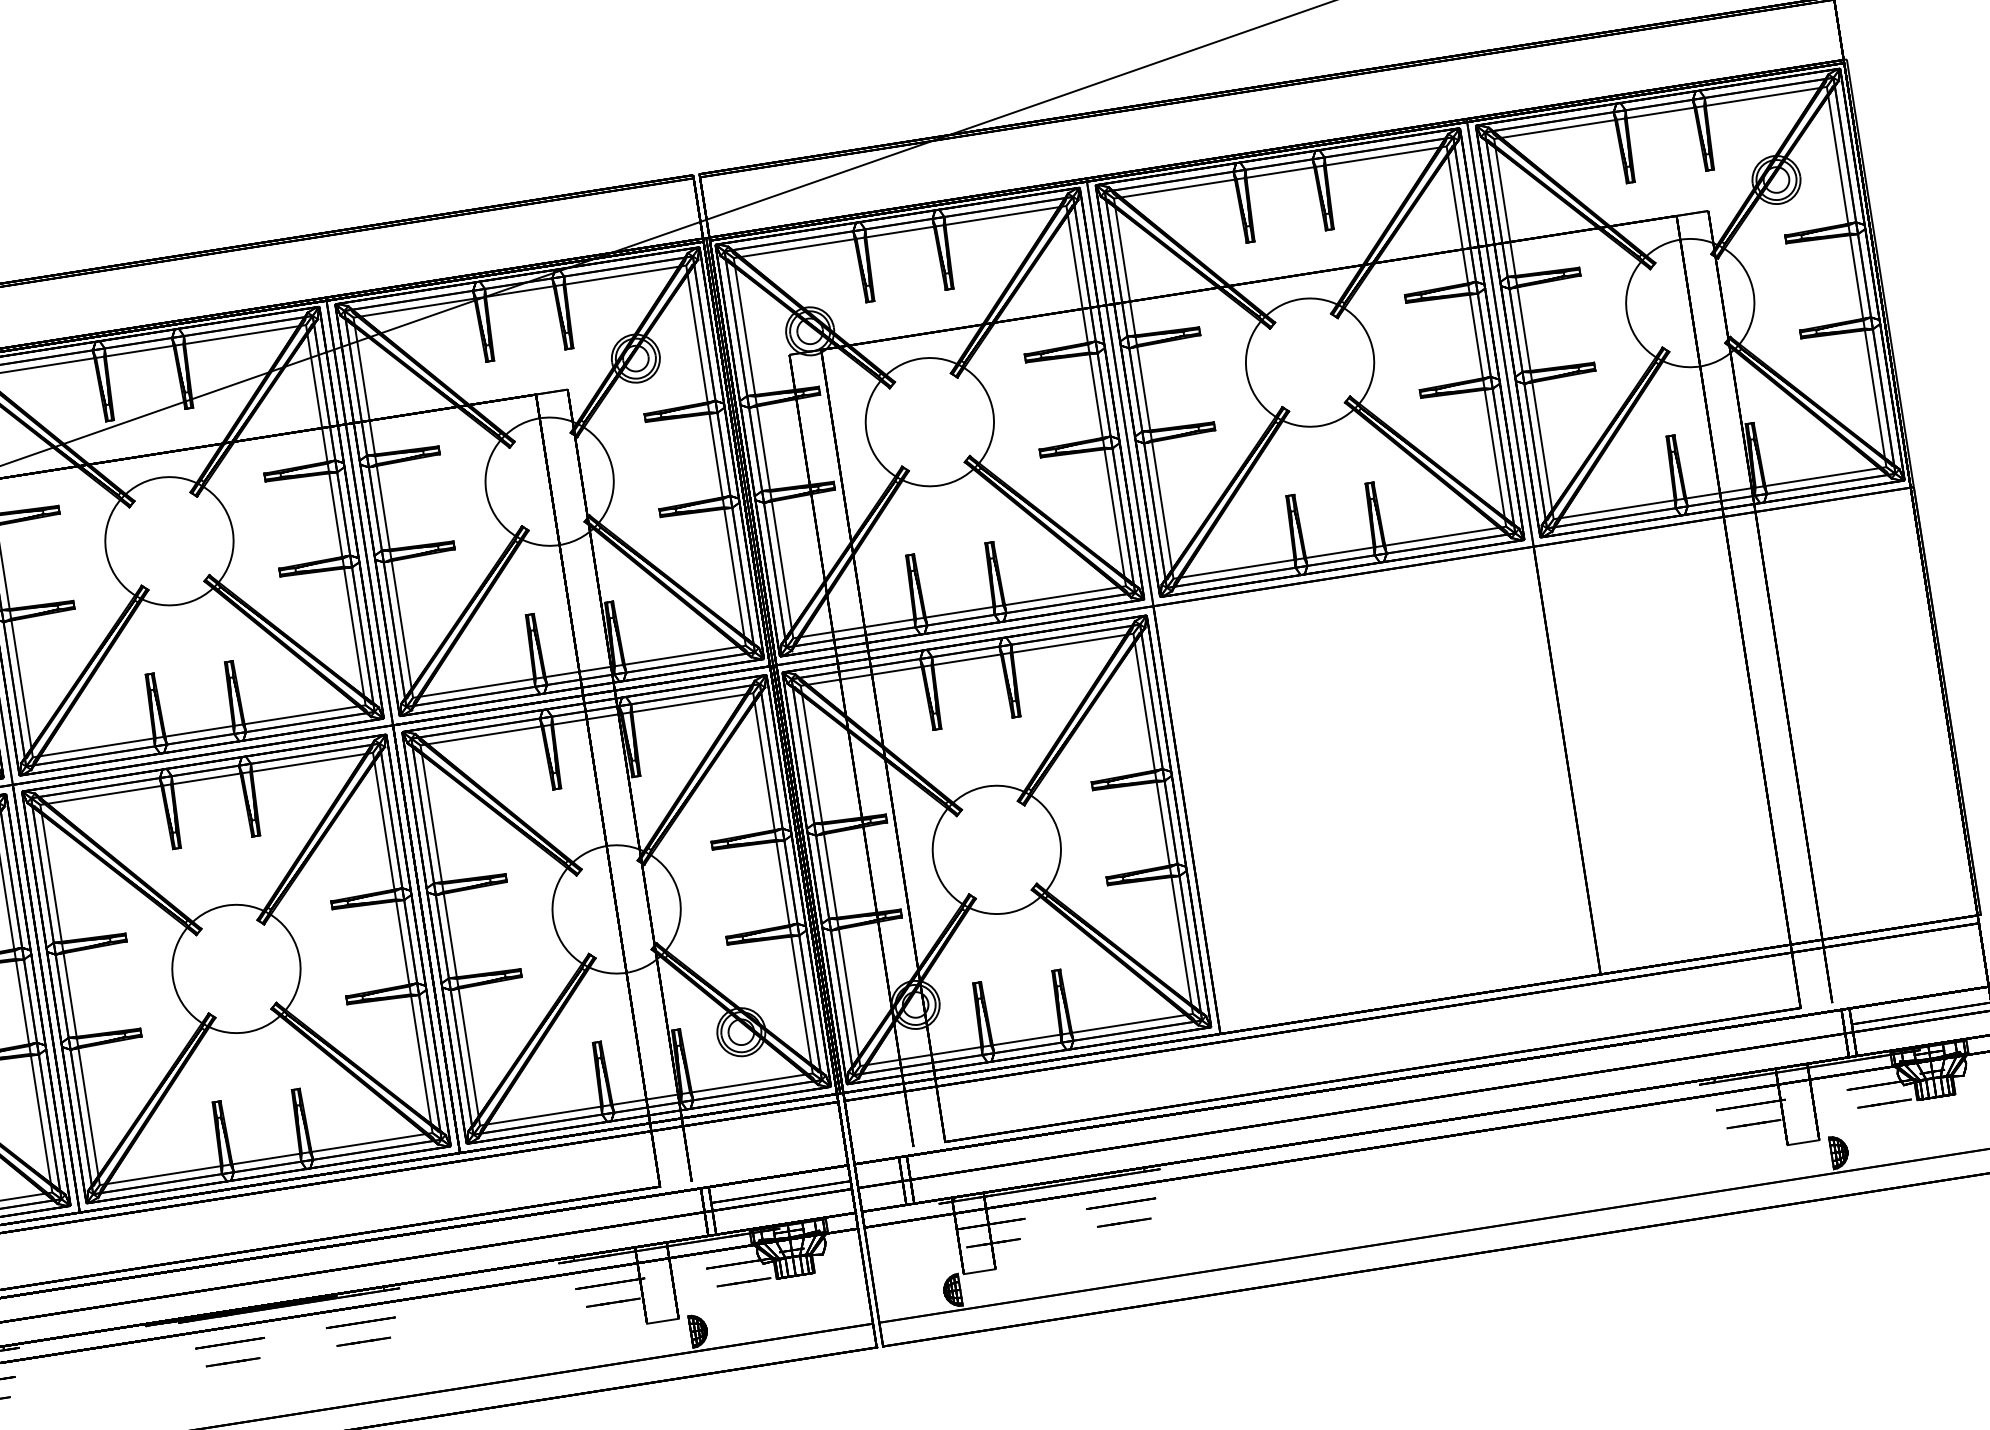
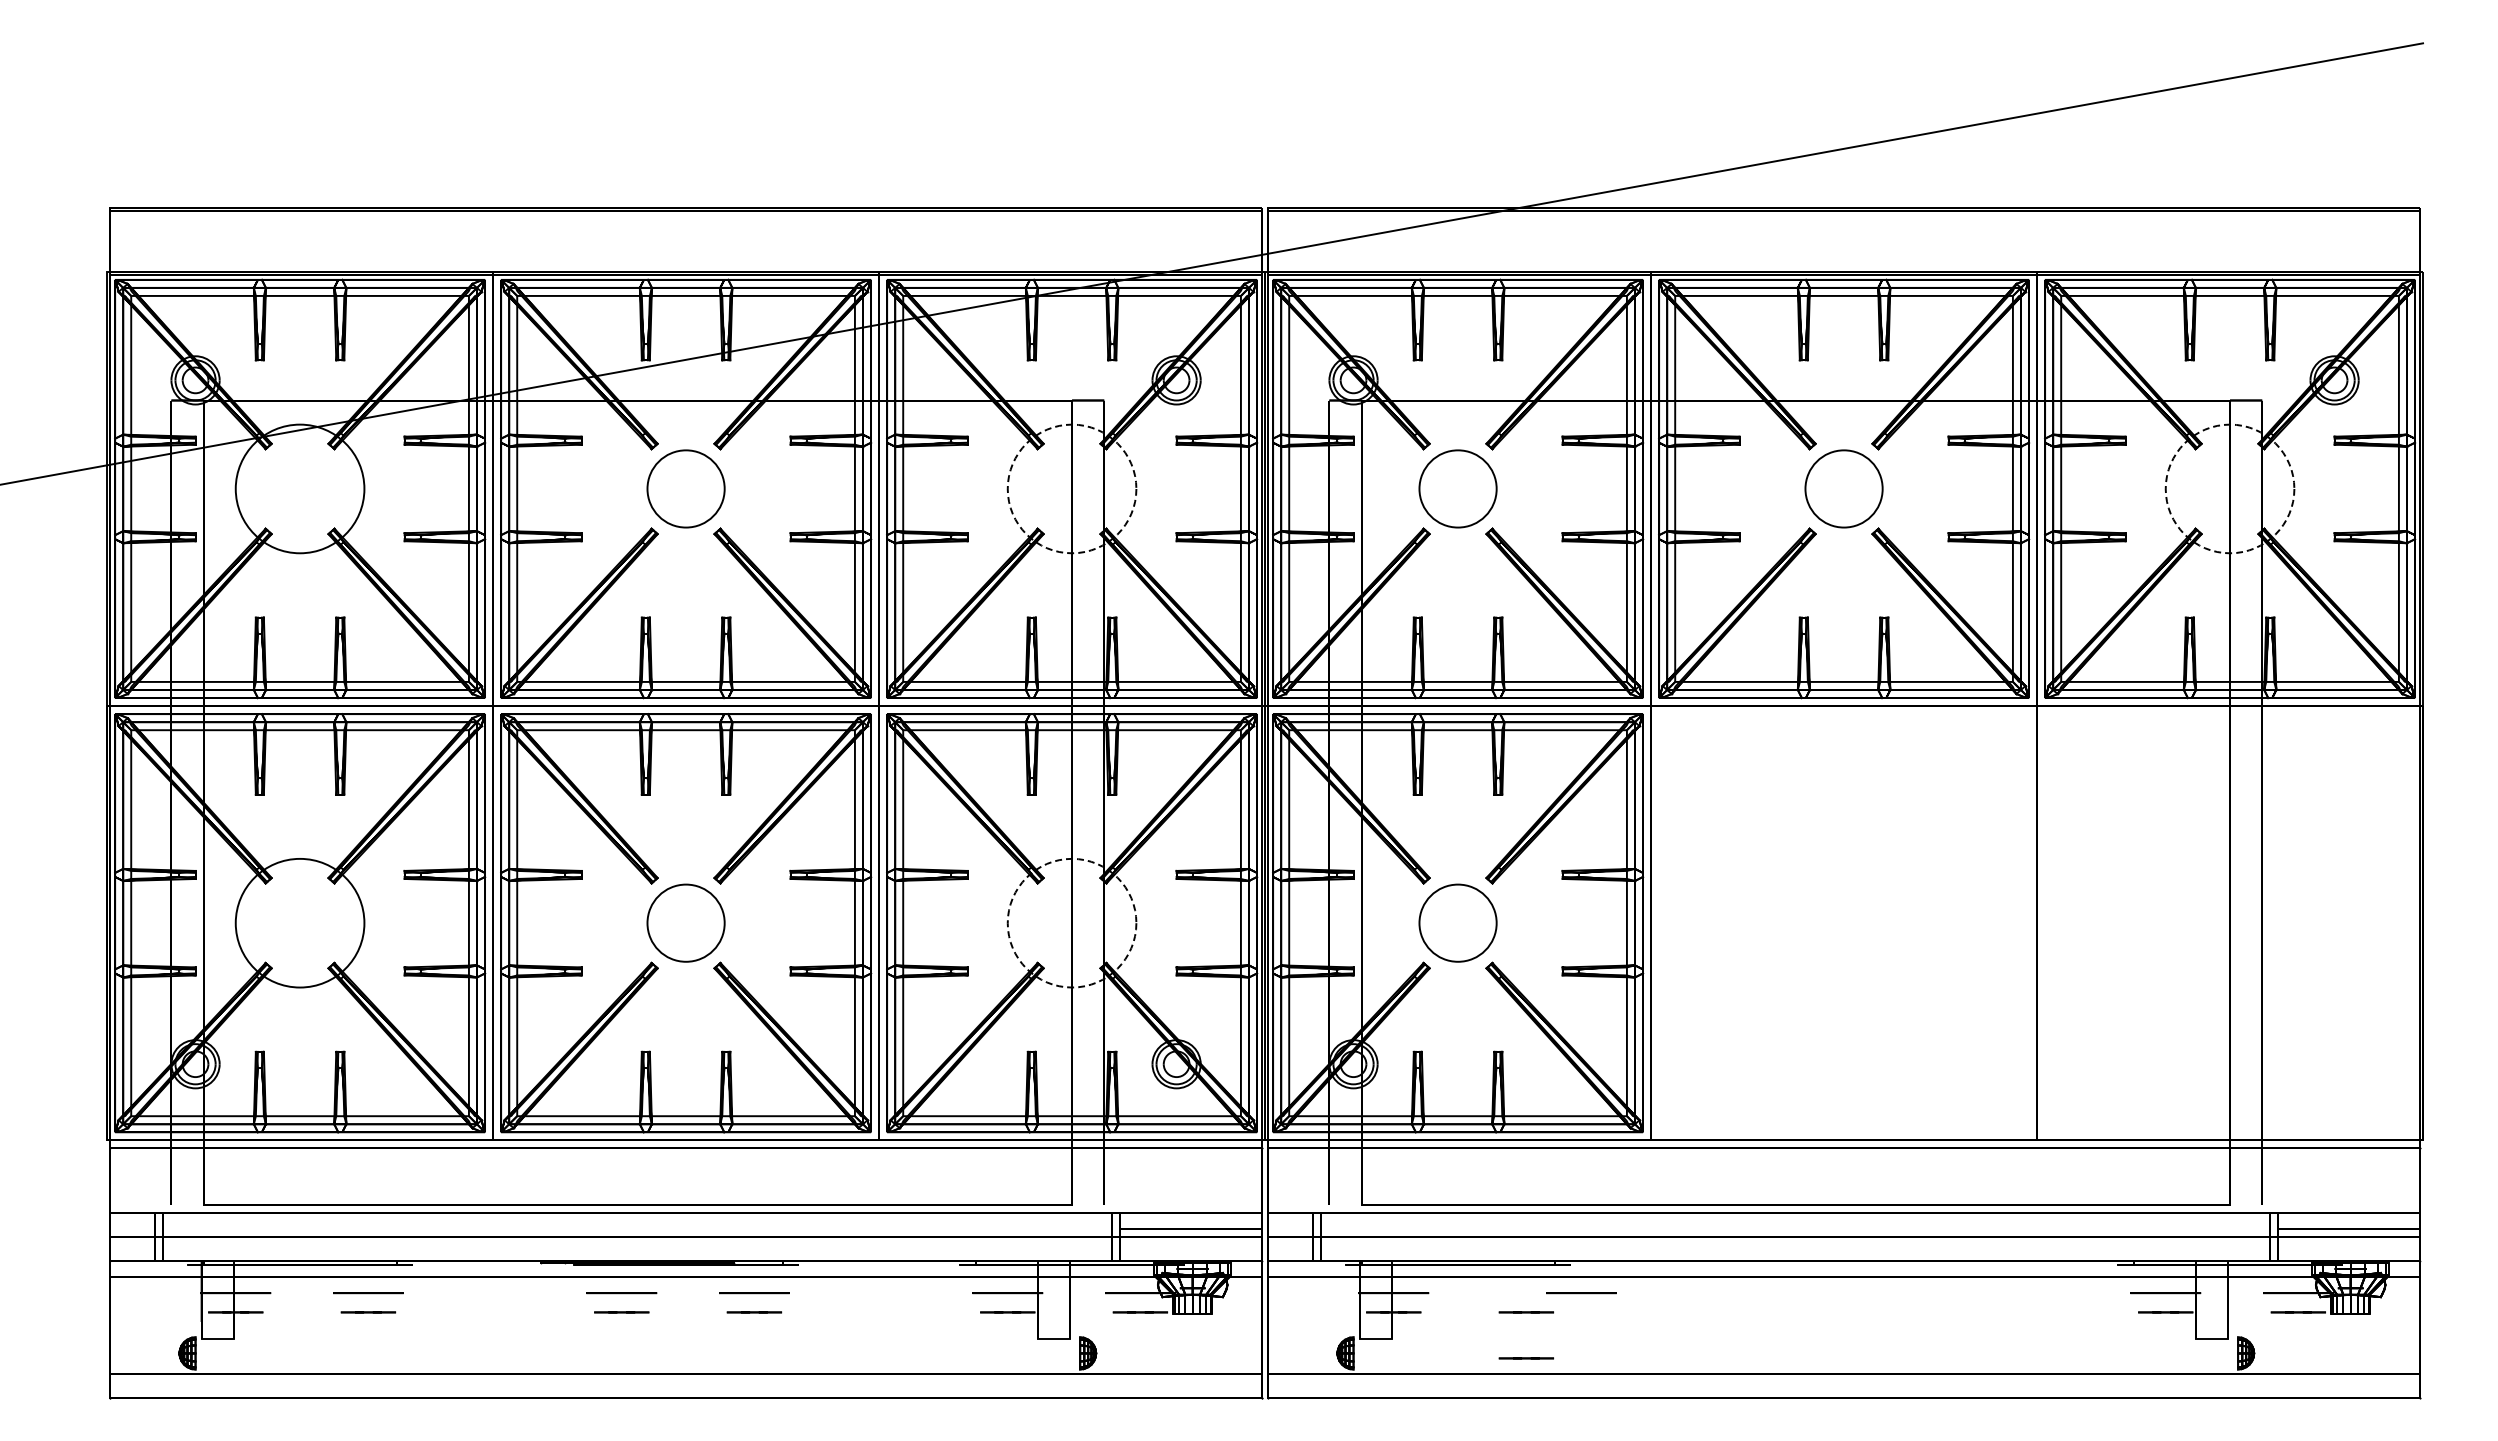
circle: (1689, 302) -> (2229, 488), solid -> dashed
circle: (1309, 362) -> (1843, 488), size x0.6
circle: (929, 421) -> (1457, 488), size x0.6
circle: (549, 481) -> (1071, 488), solid -> dashed
circle: (168, 540) -> (685, 488), size x0.6
circle: (996, 849) -> (1457, 922), size x0.6
circle: (615, 908) -> (1071, 922), solid -> dashed
circle: (235, 968) -> (685, 922), size x0.6
circle: (1121, 1204) -> (1581, 1293), moved
line: (1130, 1268) -> (1525, 1358), added

